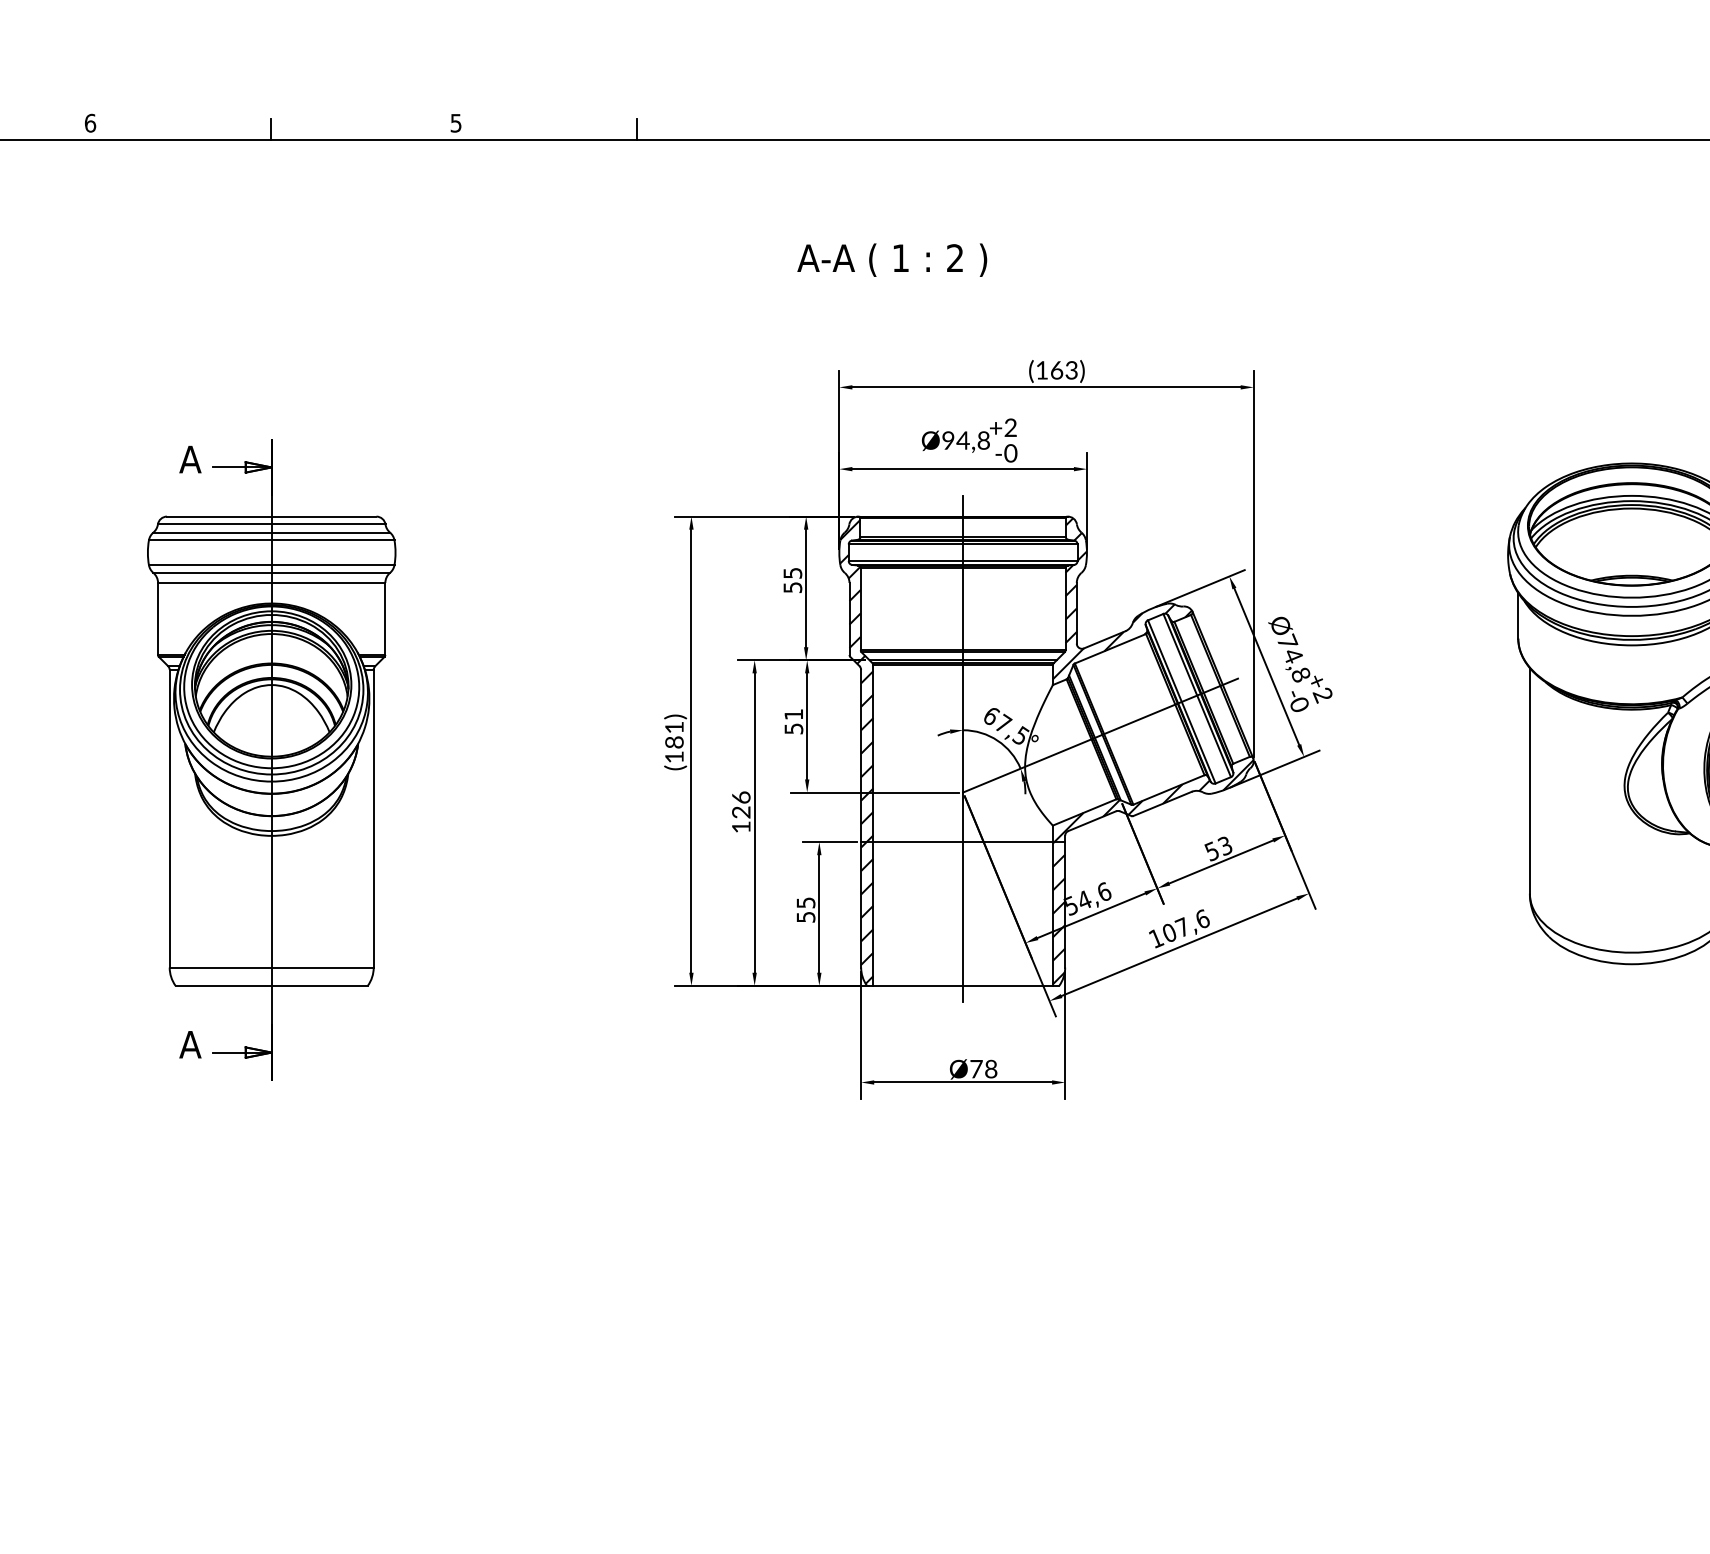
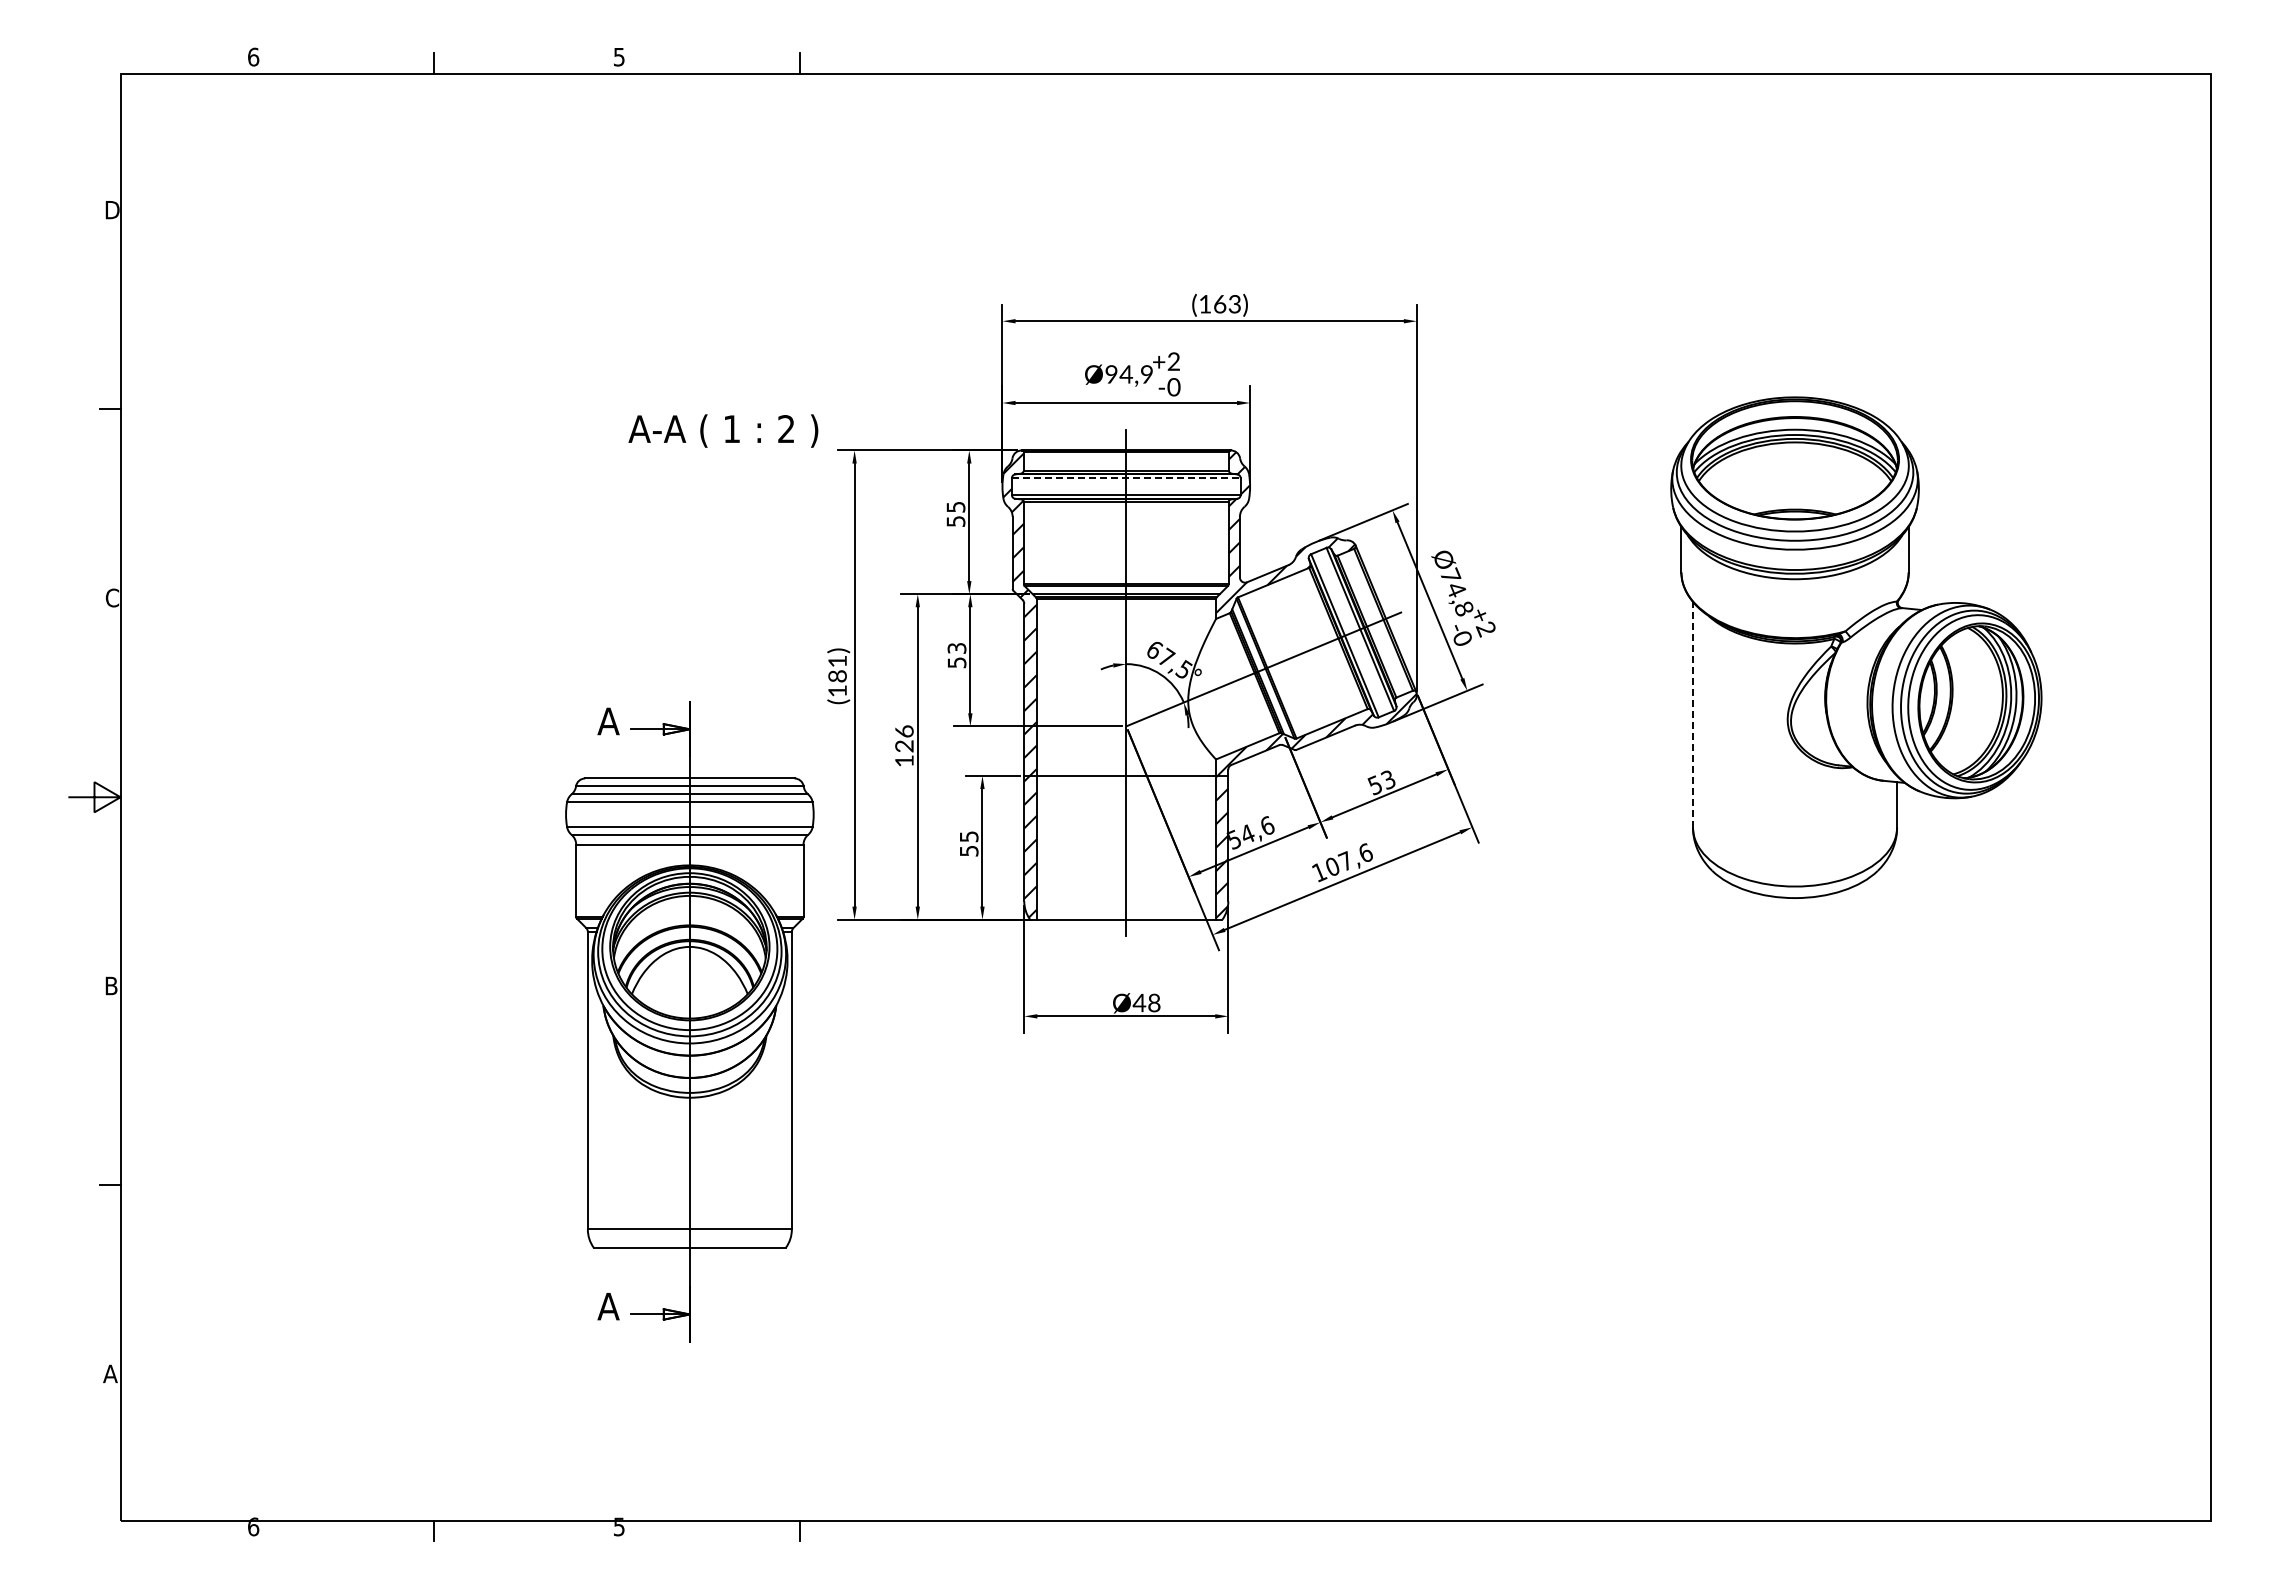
text: (892, 259) -> (723, 430), moved
text: (983, 441) -> (1146, 375), Ø94,8 -> Ø94,9
line: (963, 544) -> (1126, 478), solid -> dashed
text: (793, 714) -> (956, 648), 51 -> 53
part: (271, 759) -> (689, 1021), moved
line: (1530, 780) -> (1693, 714), solid -> dashed
text: (976, 1068) -> (1139, 1002), Ø78 -> Ø48

